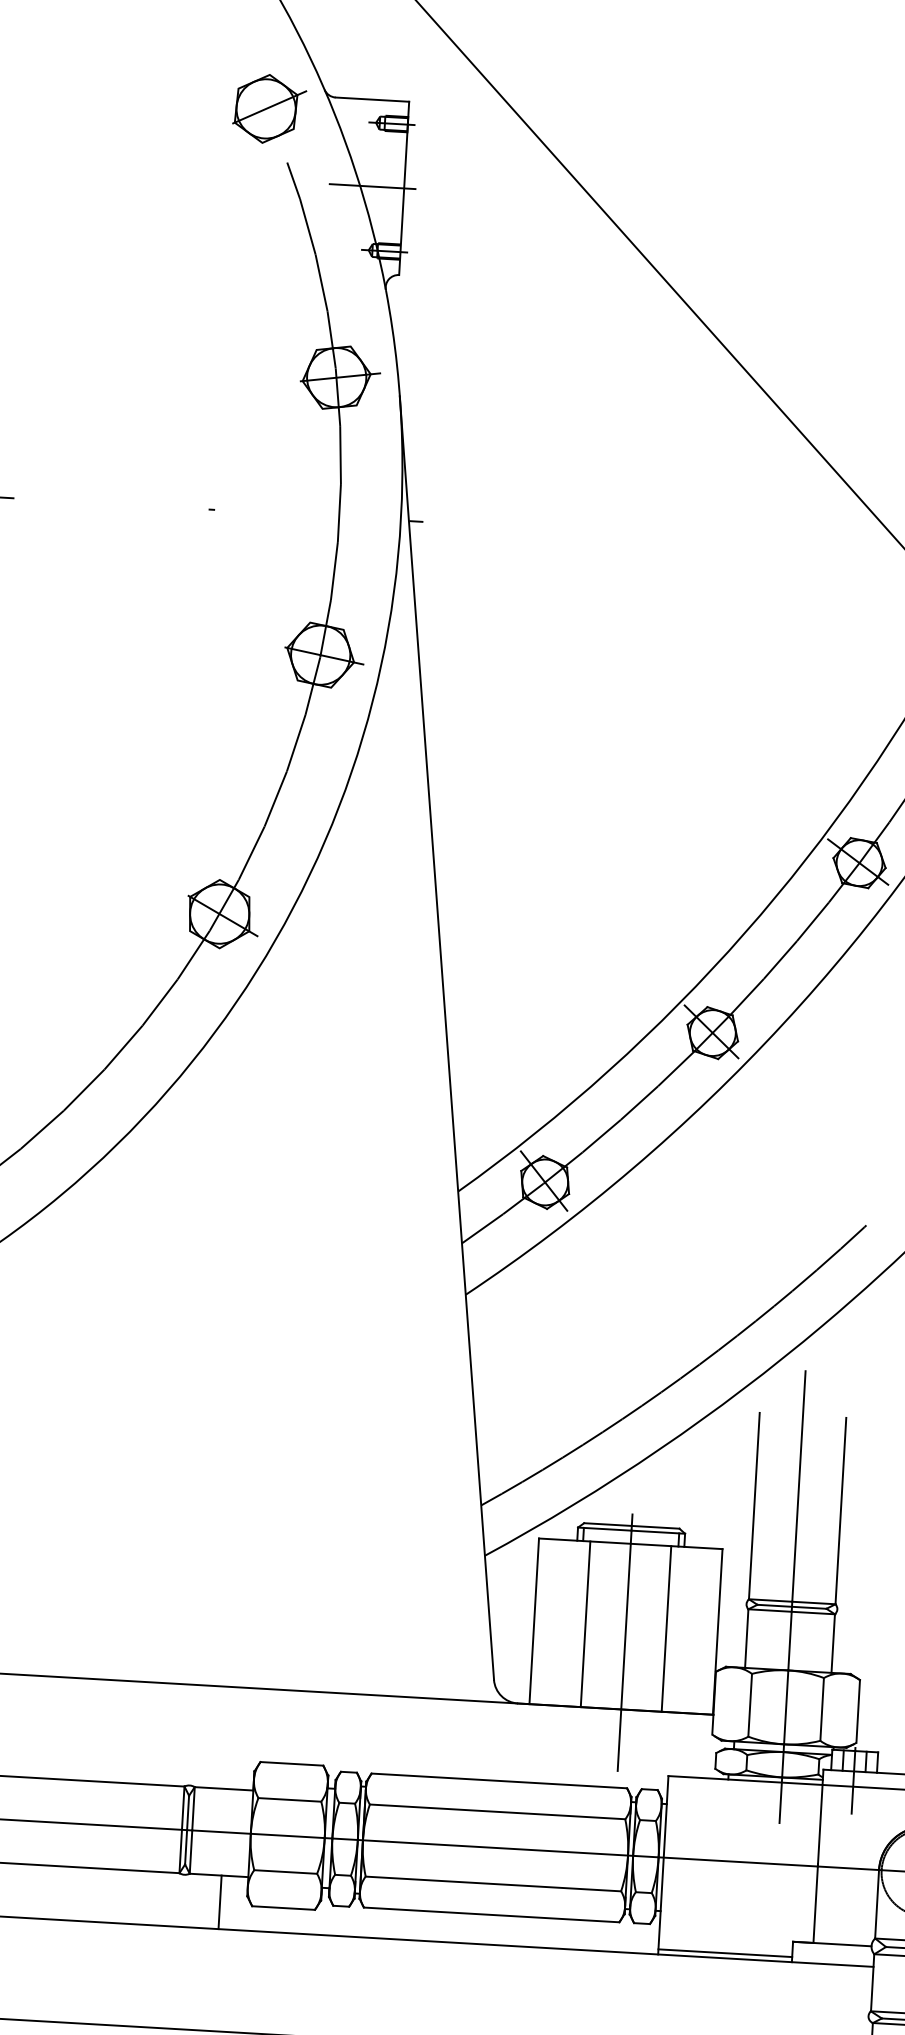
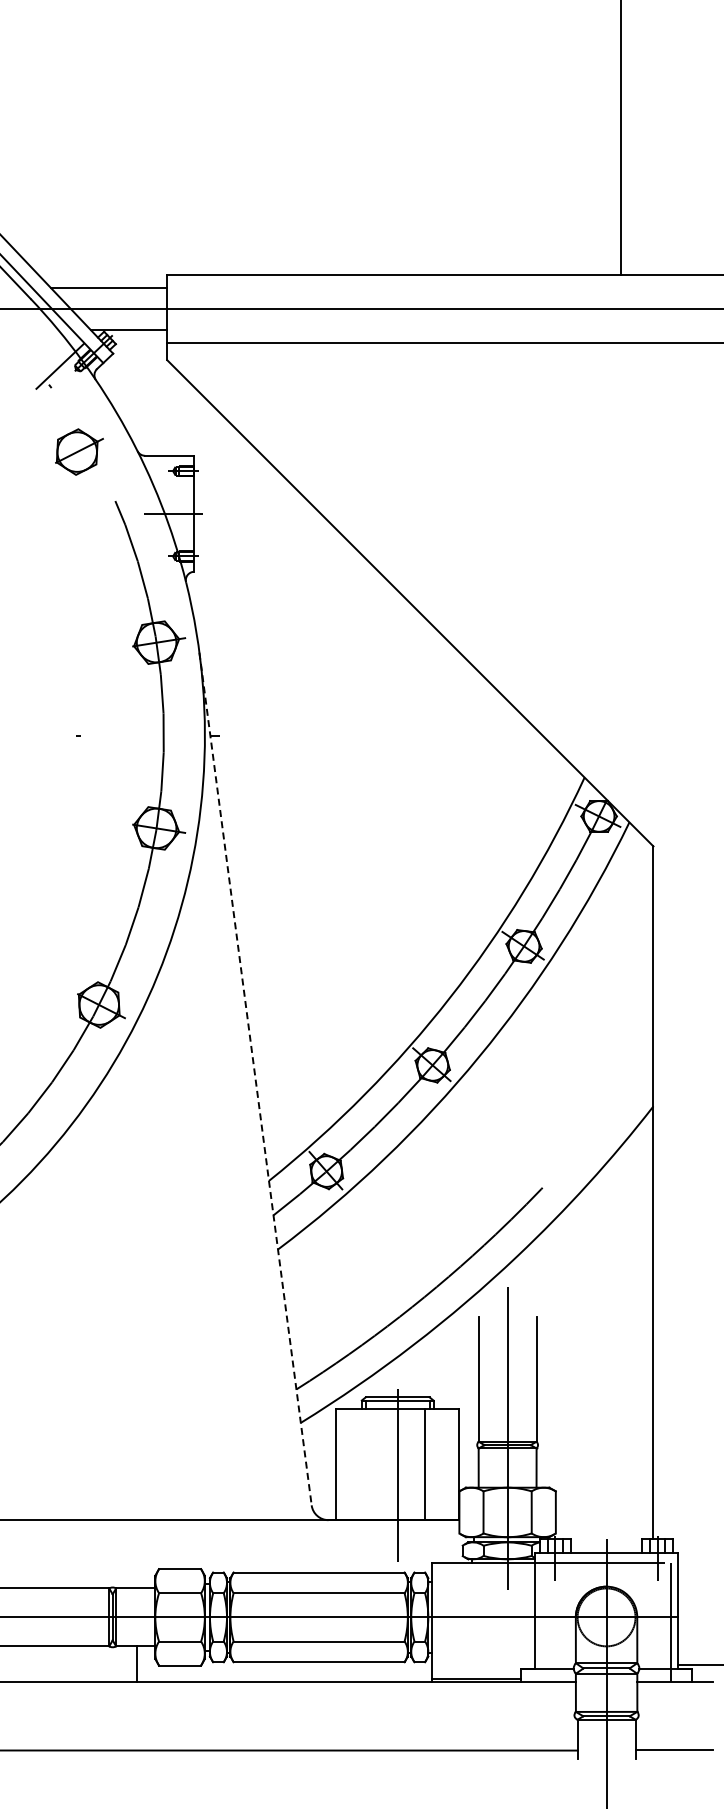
part: (269, 108) -> (79, 451), moved
line: (446, 1038) -> (255, 1079), solid -> dashed
line: (585, 1623) -> (370, 1464), removed

